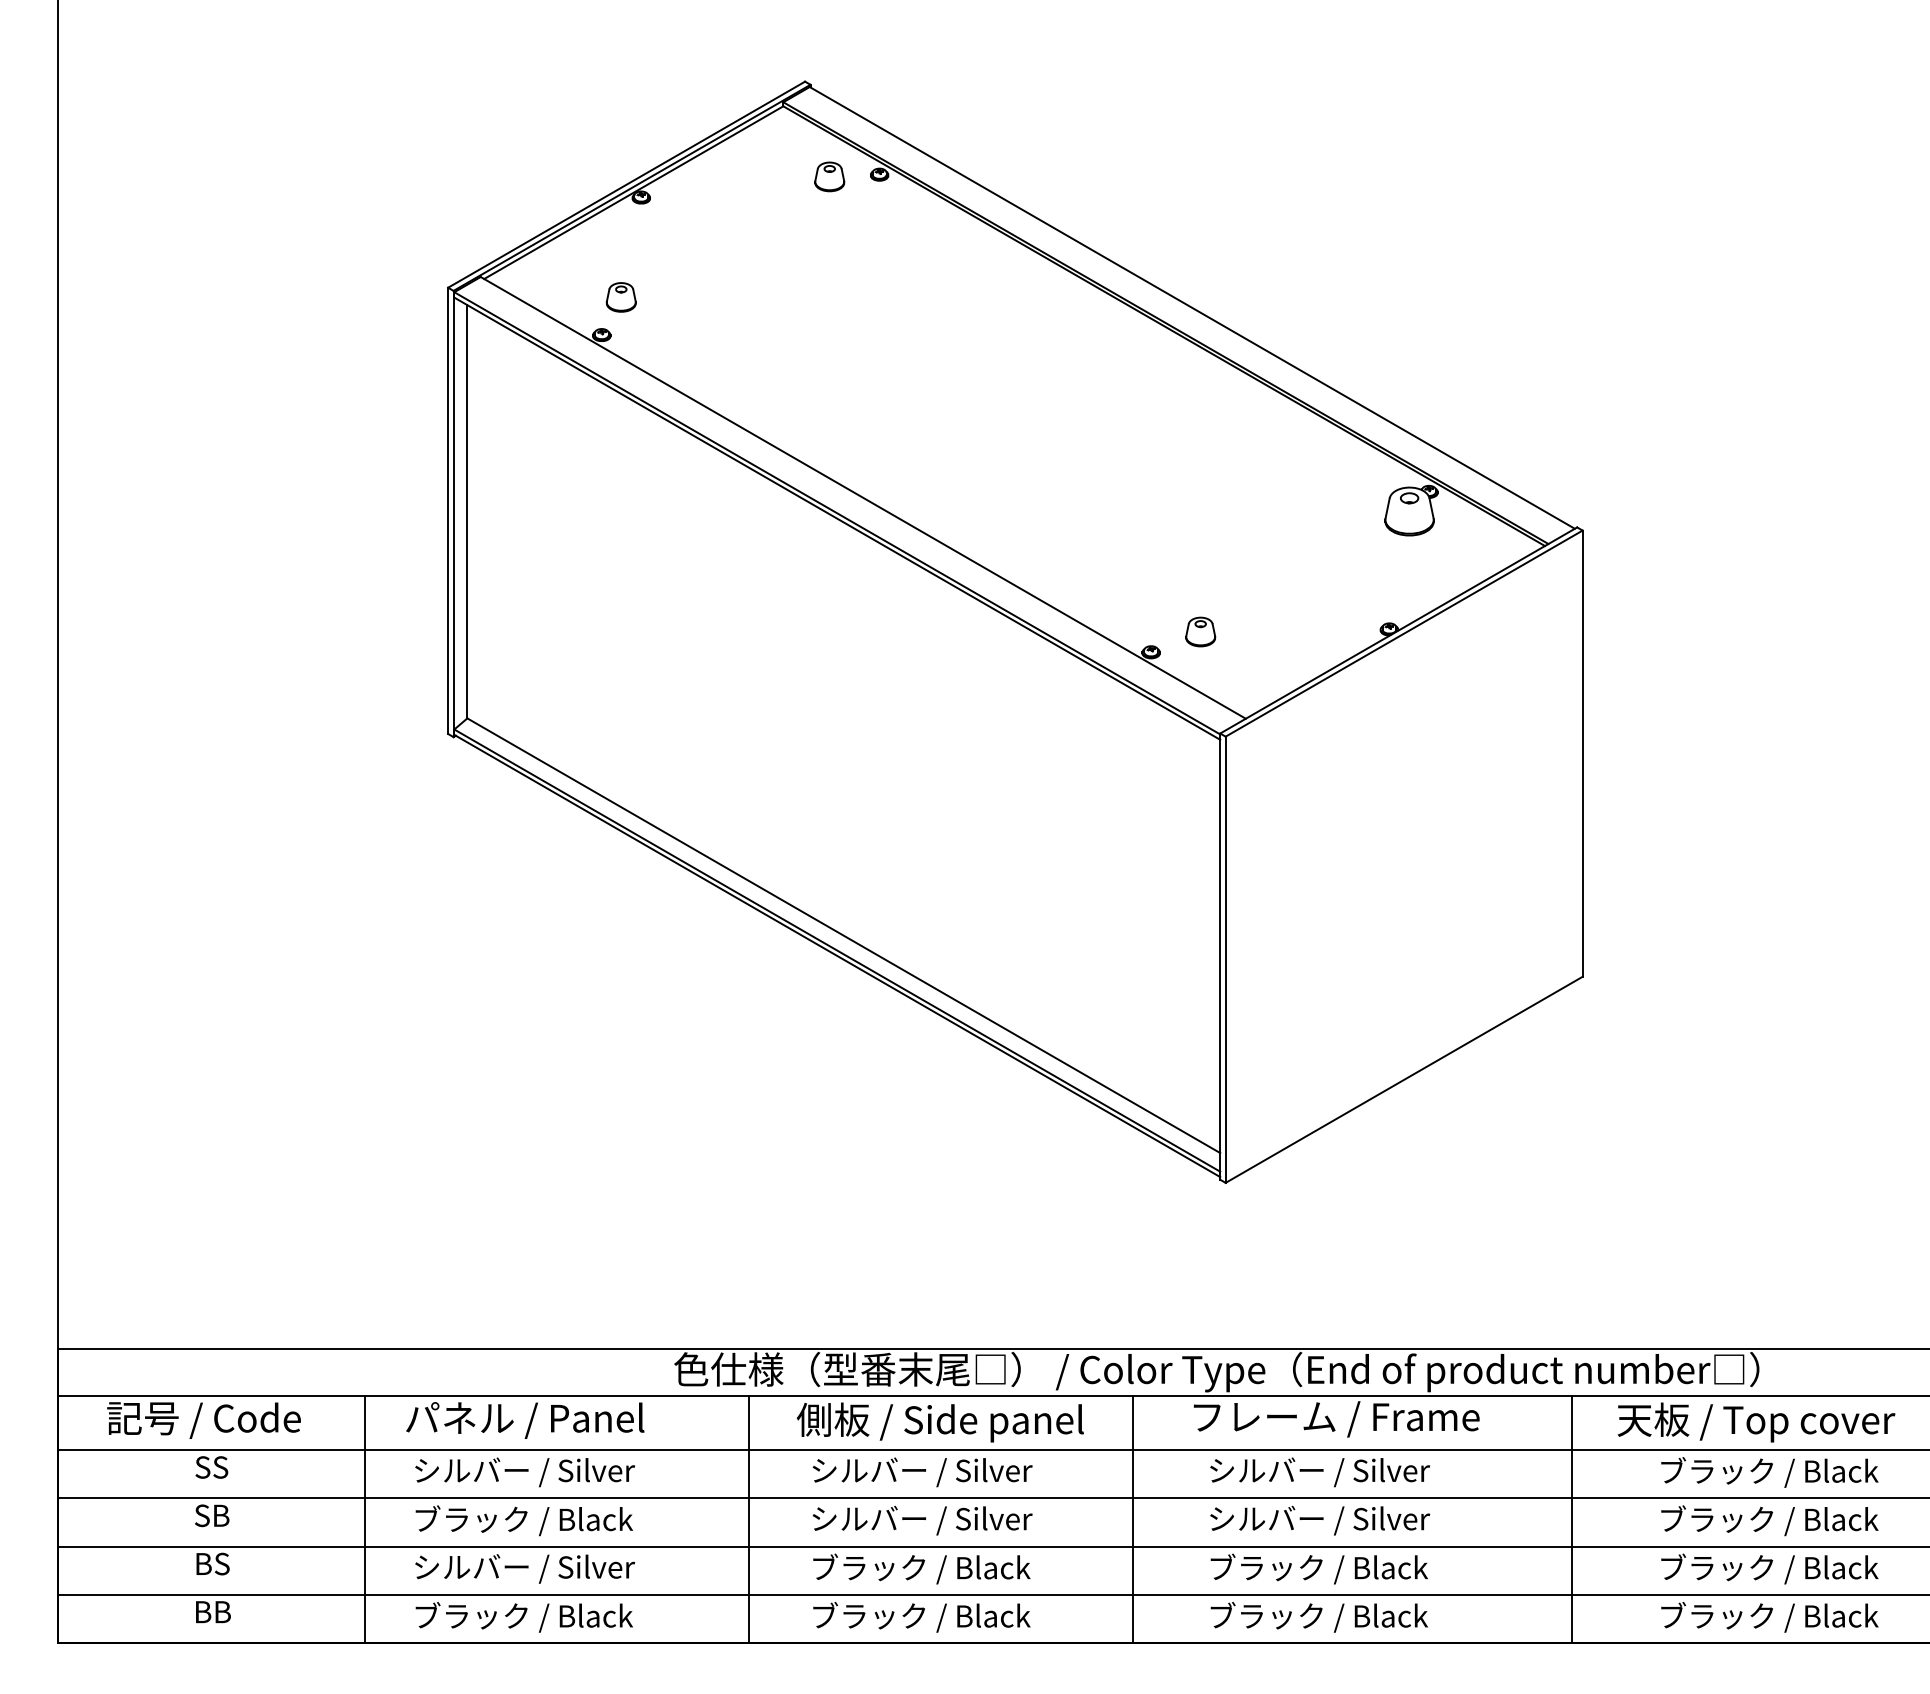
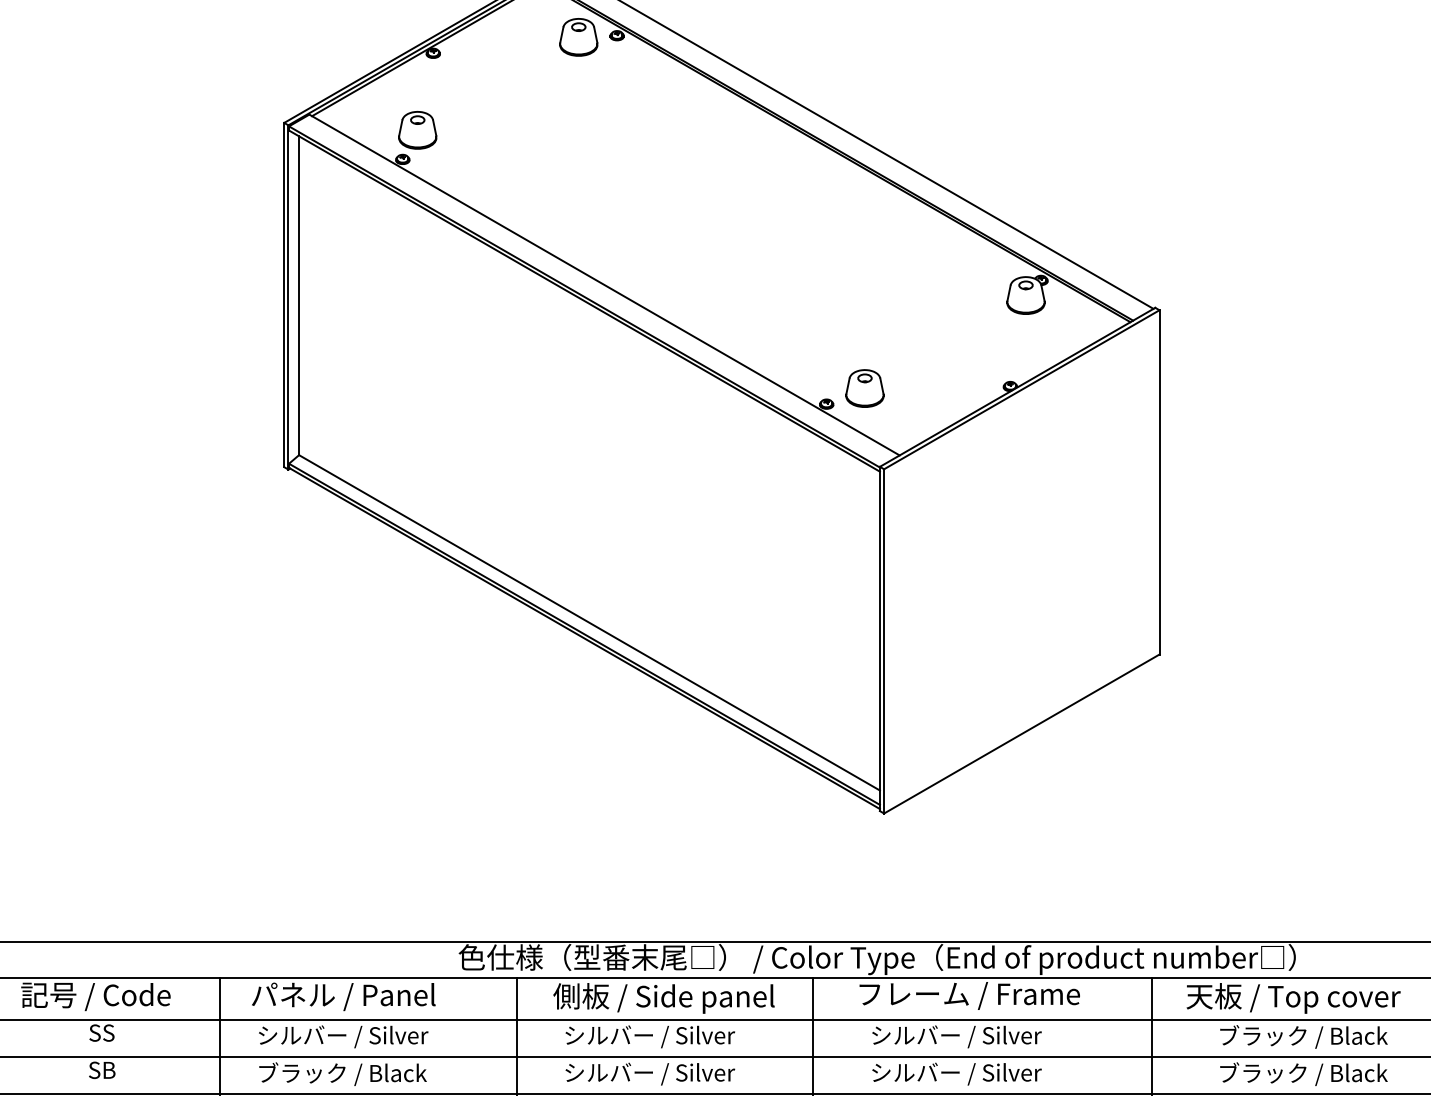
part: (829, 176) -> (578, 37), size x1.67
part: (621, 297) -> (418, 130), size x1.67
part: (1200, 631) -> (864, 388), size x1.67

